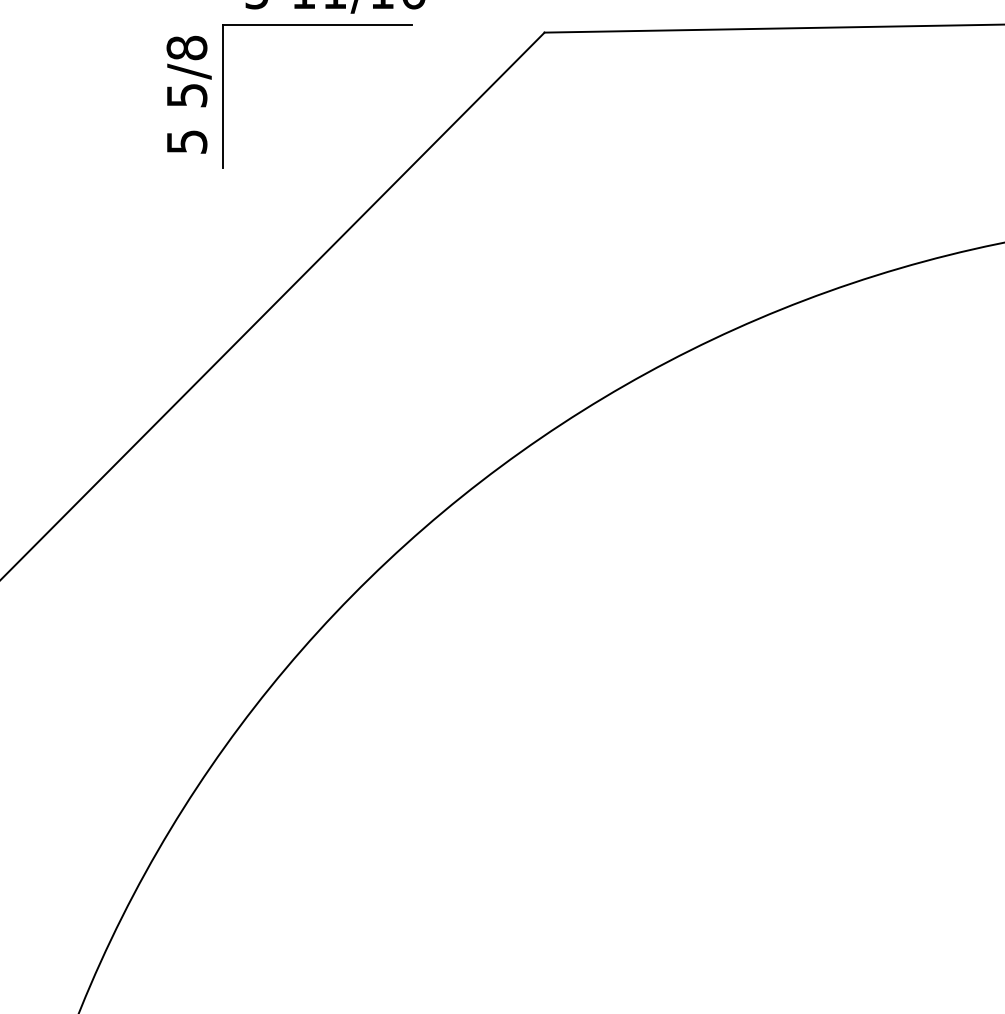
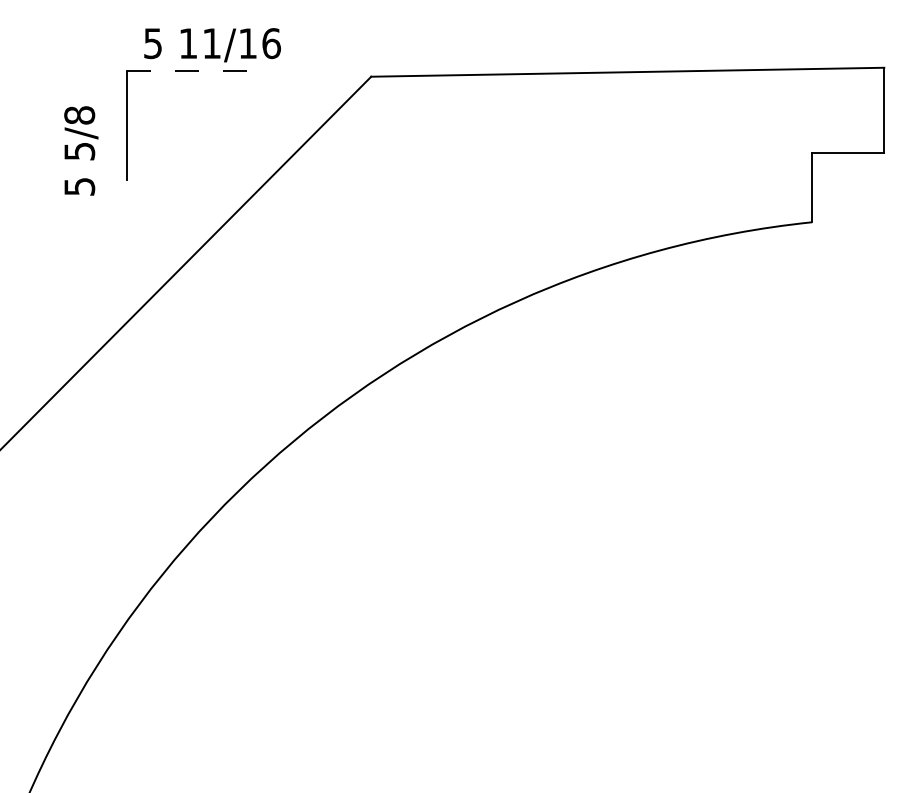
line: (317, 25) -> (198, 71), solid -> dashed
text: (189, 94) -> (81, 150), moved

